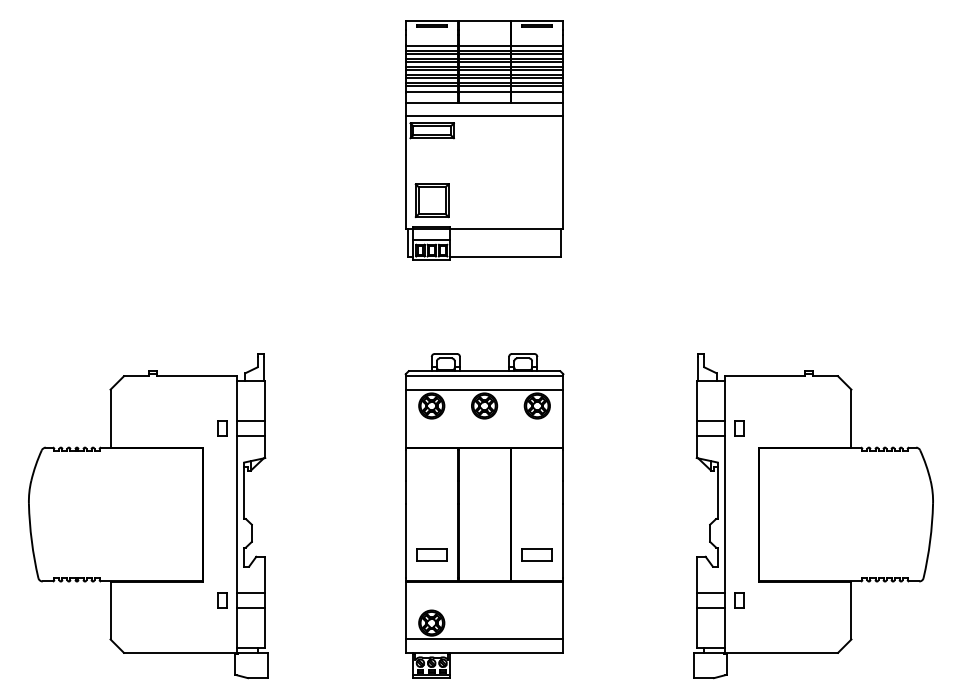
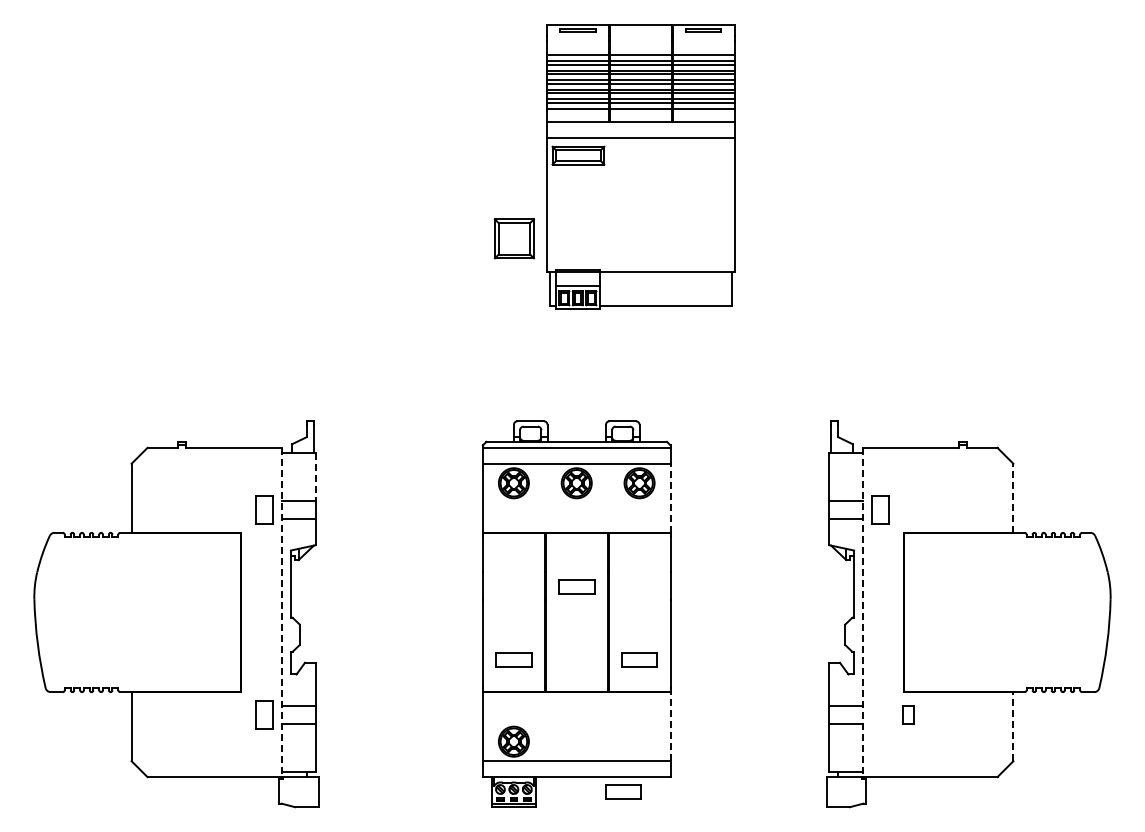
part: (484, 139) -> (640, 166), moved
line: (265, 401) -> (315, 477), solid -> dashed
line: (563, 417) -> (670, 497), solid -> dashed
line: (851, 417) -> (1013, 497), solid -> dashed
part: (222, 428) -> (264, 509), size x1.6
part: (739, 428) -> (880, 509), size x1.6
part: (484, 492) -> (576, 586), added
line: (237, 514) -> (282, 612), solid -> dashed
line: (724, 514) -> (862, 612), solid -> dashed
part: (222, 600) -> (264, 714), size x1.6
part: (739, 600) -> (908, 714), moved
line: (563, 610) -> (670, 726), solid -> dashed
line: (851, 610) -> (1013, 726), solid -> dashed
part: (523, 664) -> (623, 791), added

